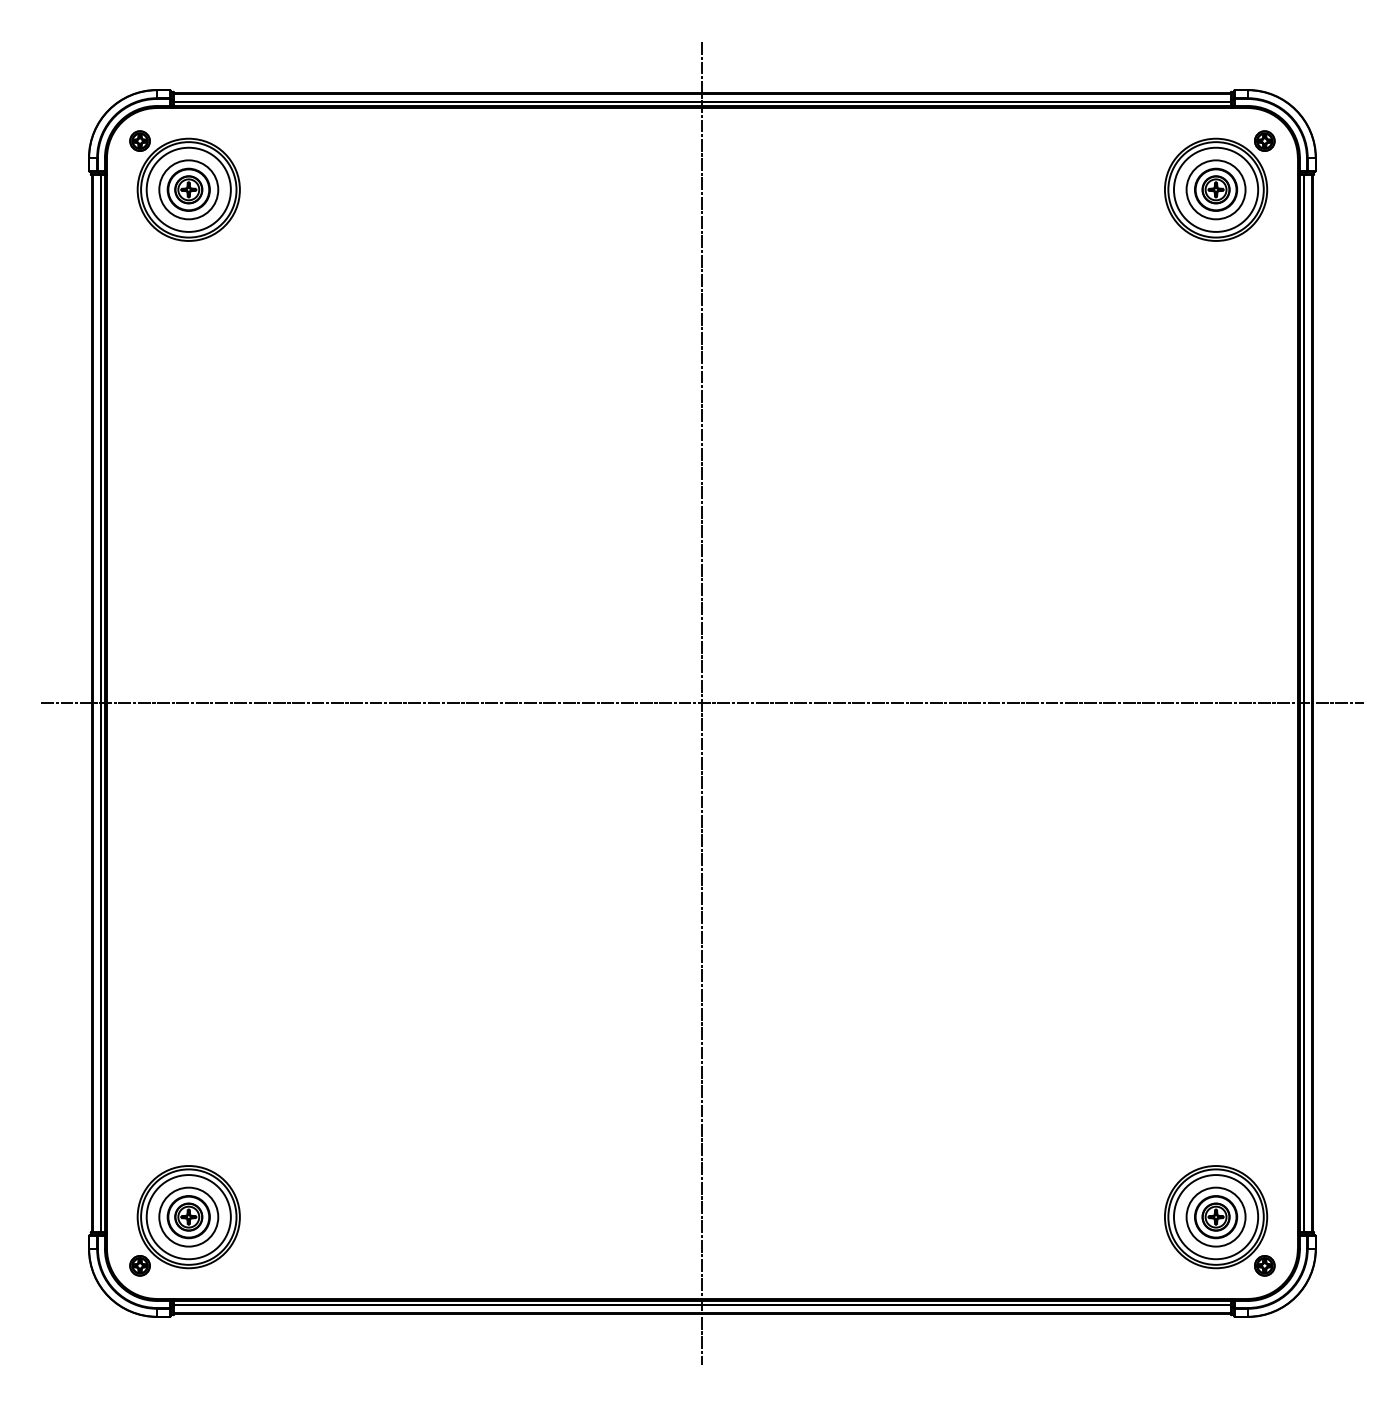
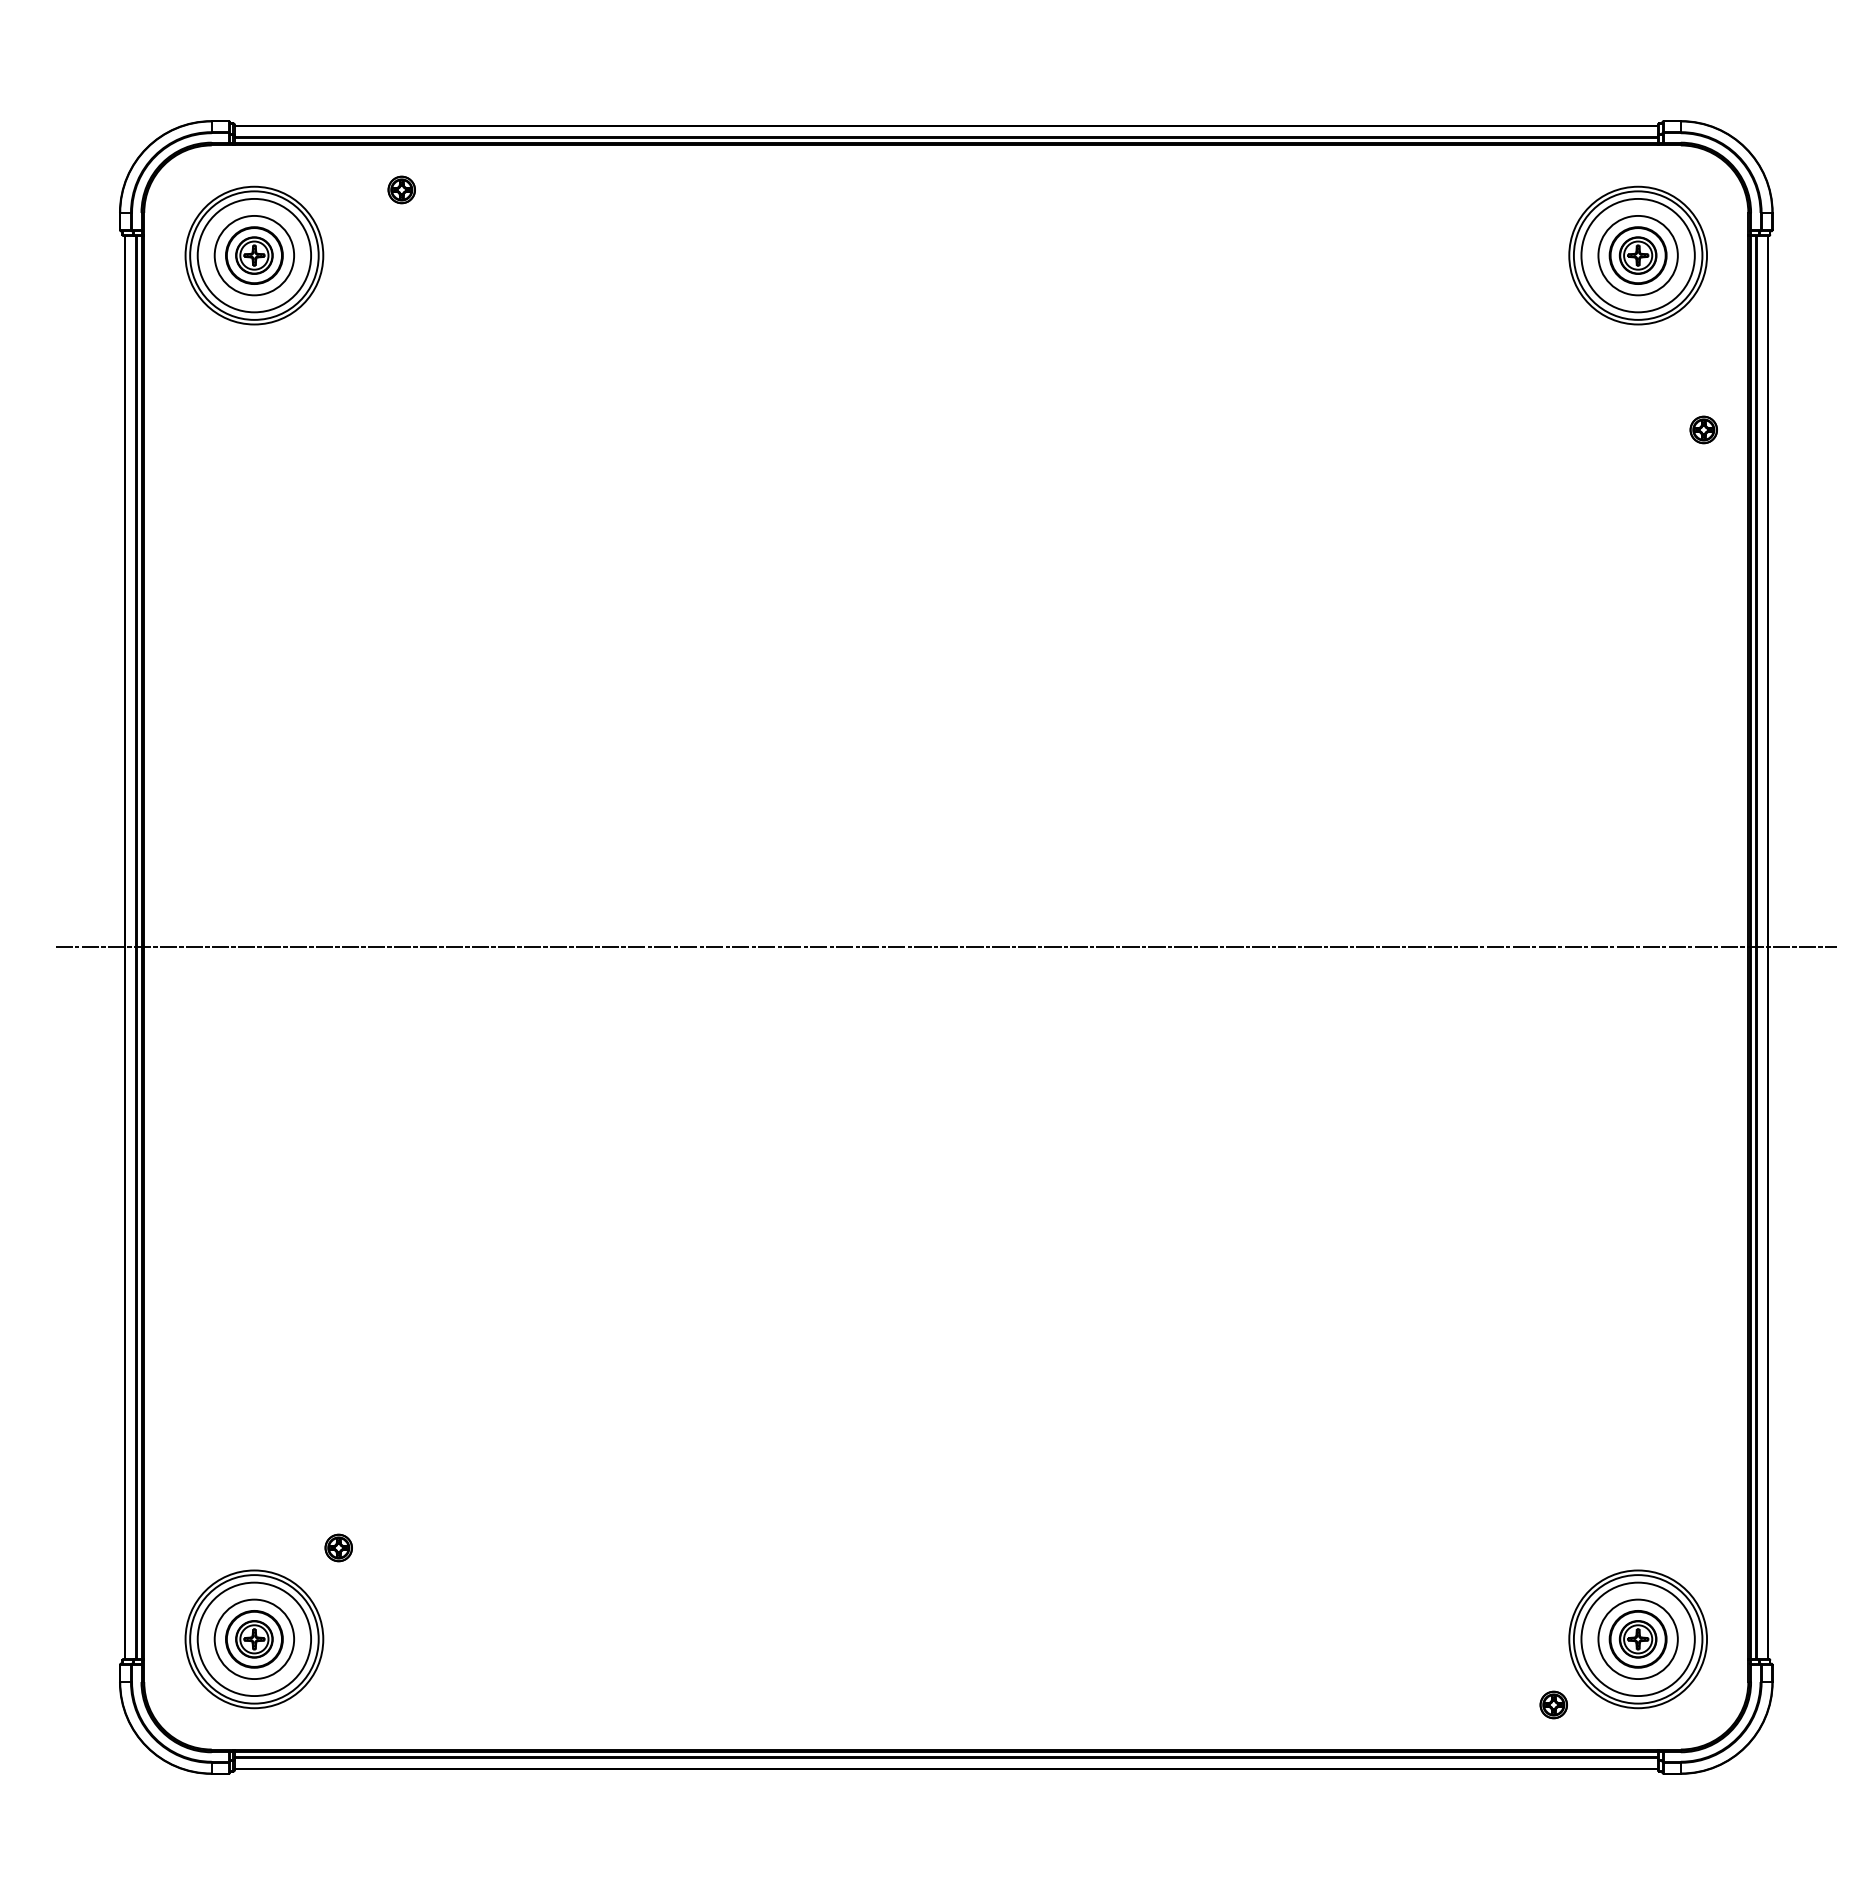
part: (139, 140) -> (401, 189), moved
part: (1264, 140) -> (1703, 429), moved
line: (702, 703) -> (946, 947), removed
part: (139, 1265) -> (338, 1547), moved
part: (1264, 1265) -> (1553, 1704), moved

